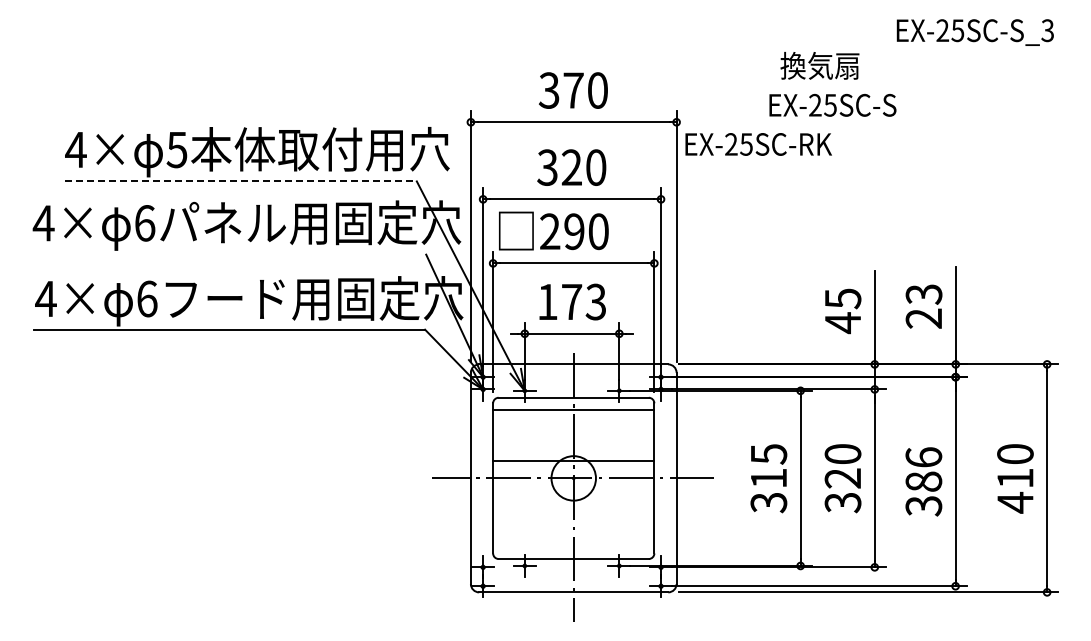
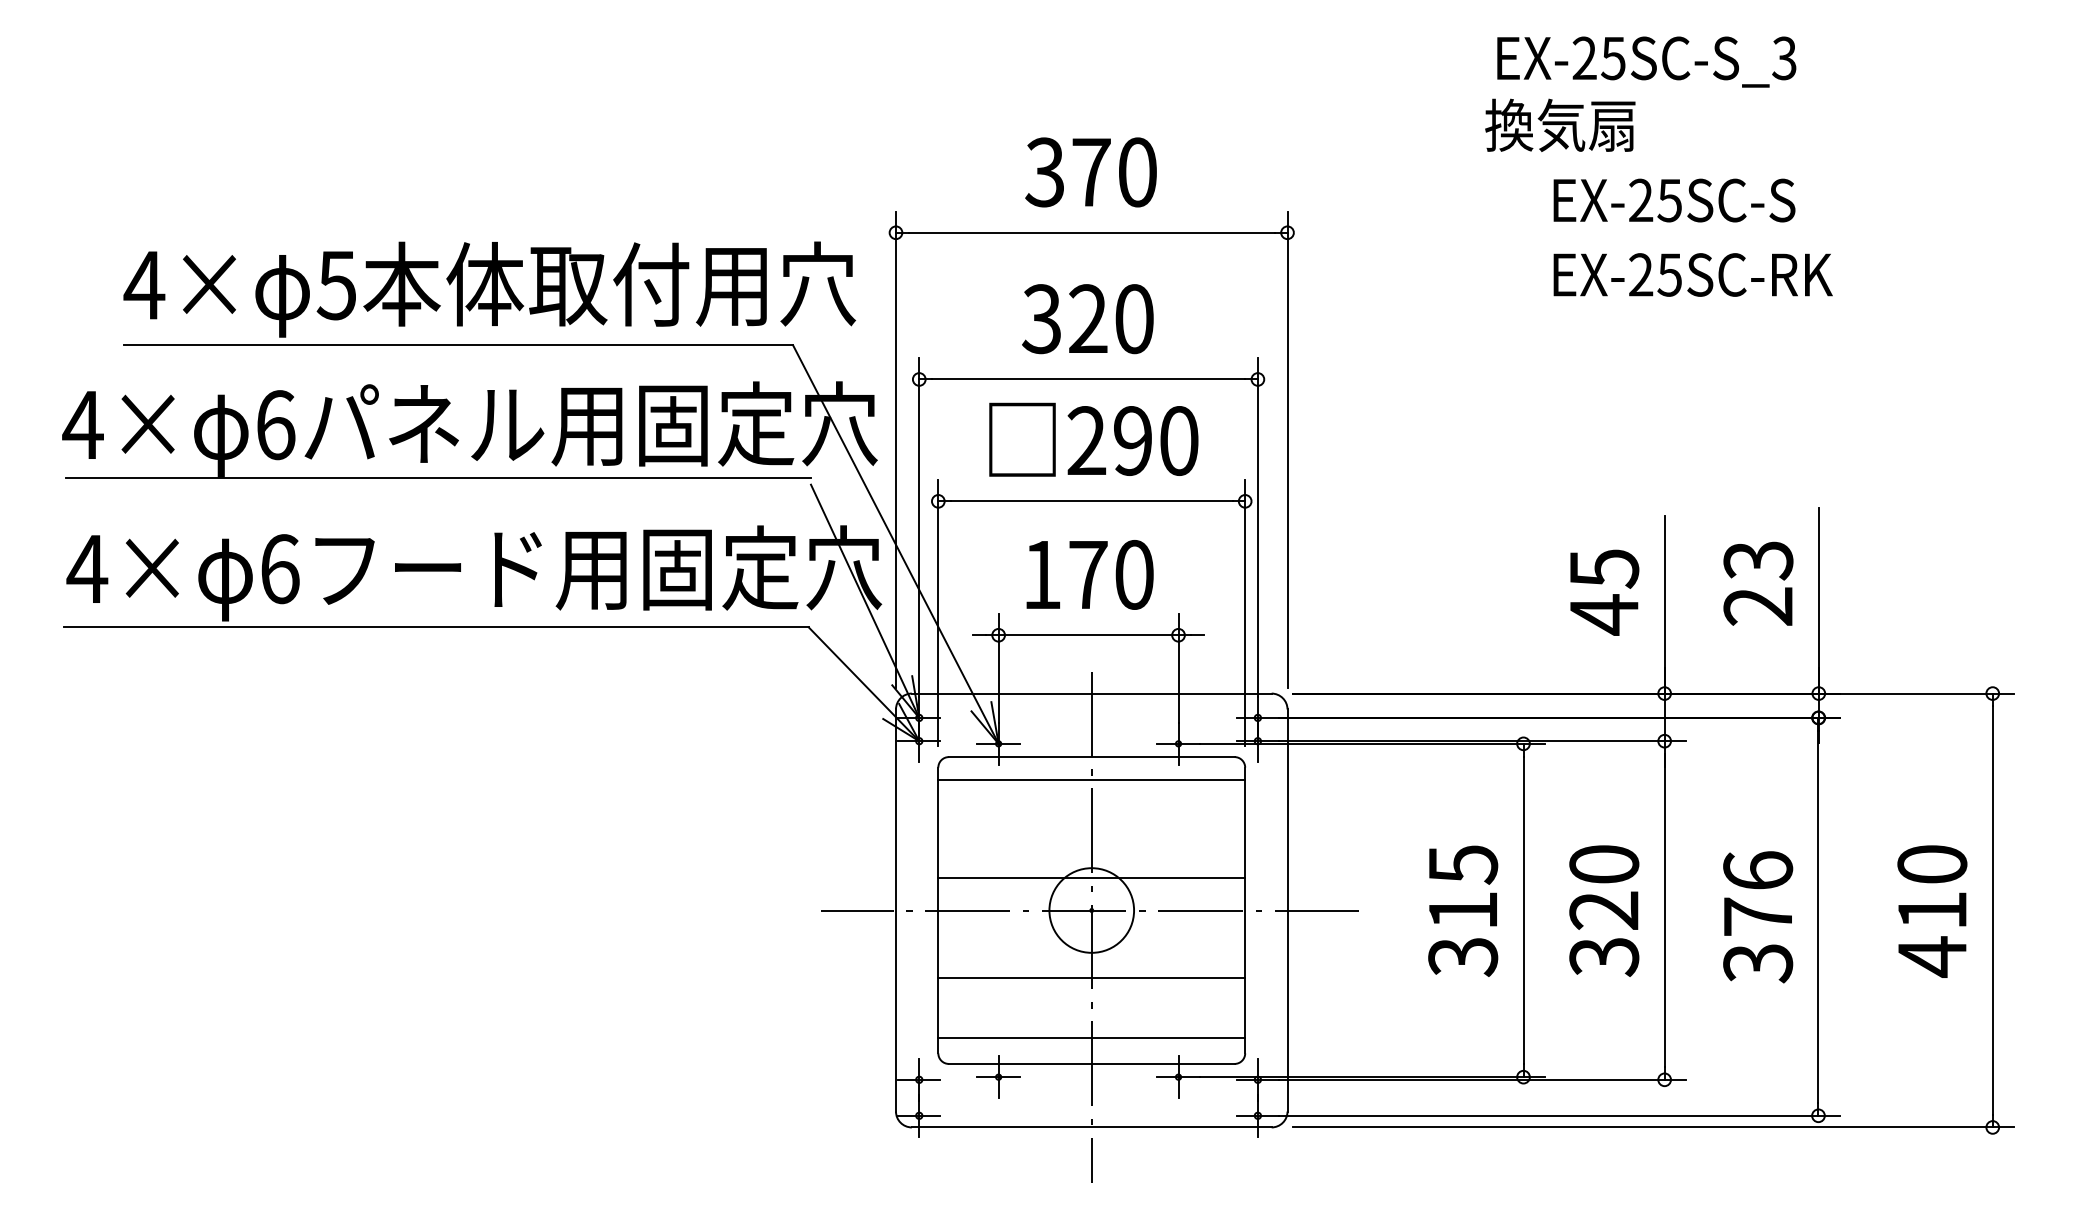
text: (974, 32) -> (1645, 61), moved
text: (832, 105) -> (1673, 200), moved
text: (758, 144) -> (1692, 275), moved
line: (241, 181) -> (459, 345), dashed -> solid
text: (553, 230) -> (1093, 438), moved
line: (230, 251) -> (438, 478), added
text: (595, 301) -> (1133, 573), 173 -> 170
text: (923, 481) -> (1757, 916), 386 -> 376
line: (573, 513) -> (1091, 977), added
line: (573, 545) -> (1091, 1038), added

